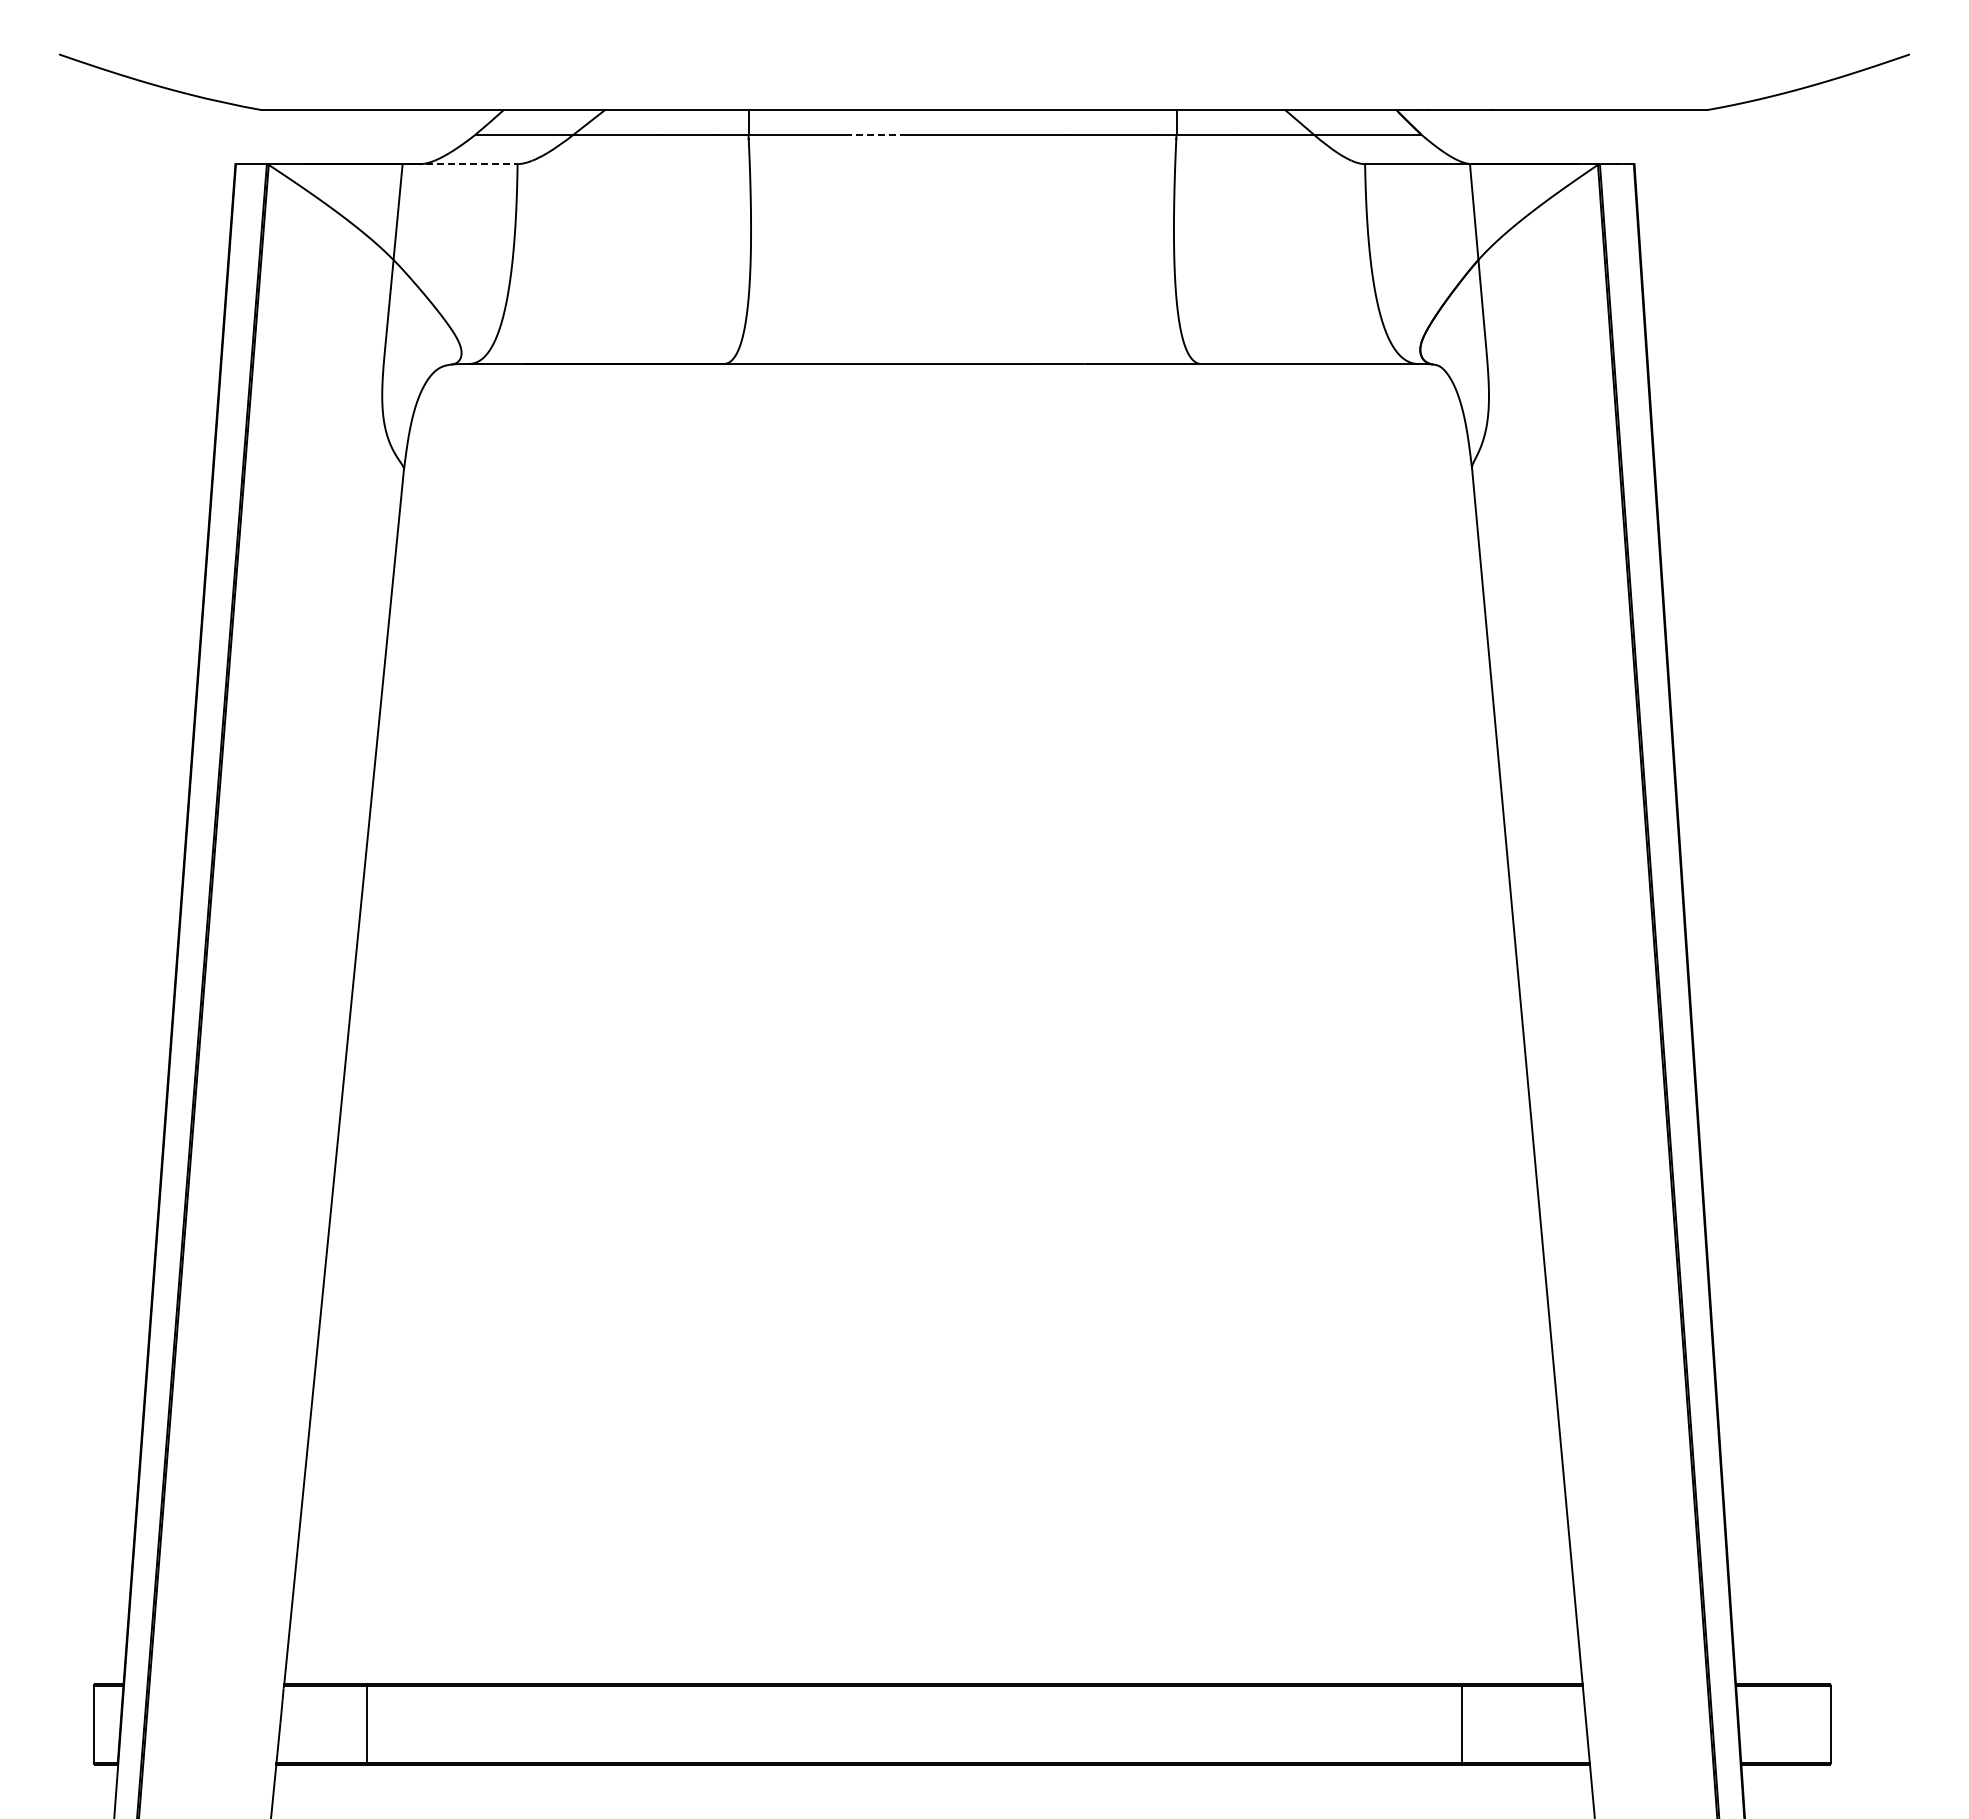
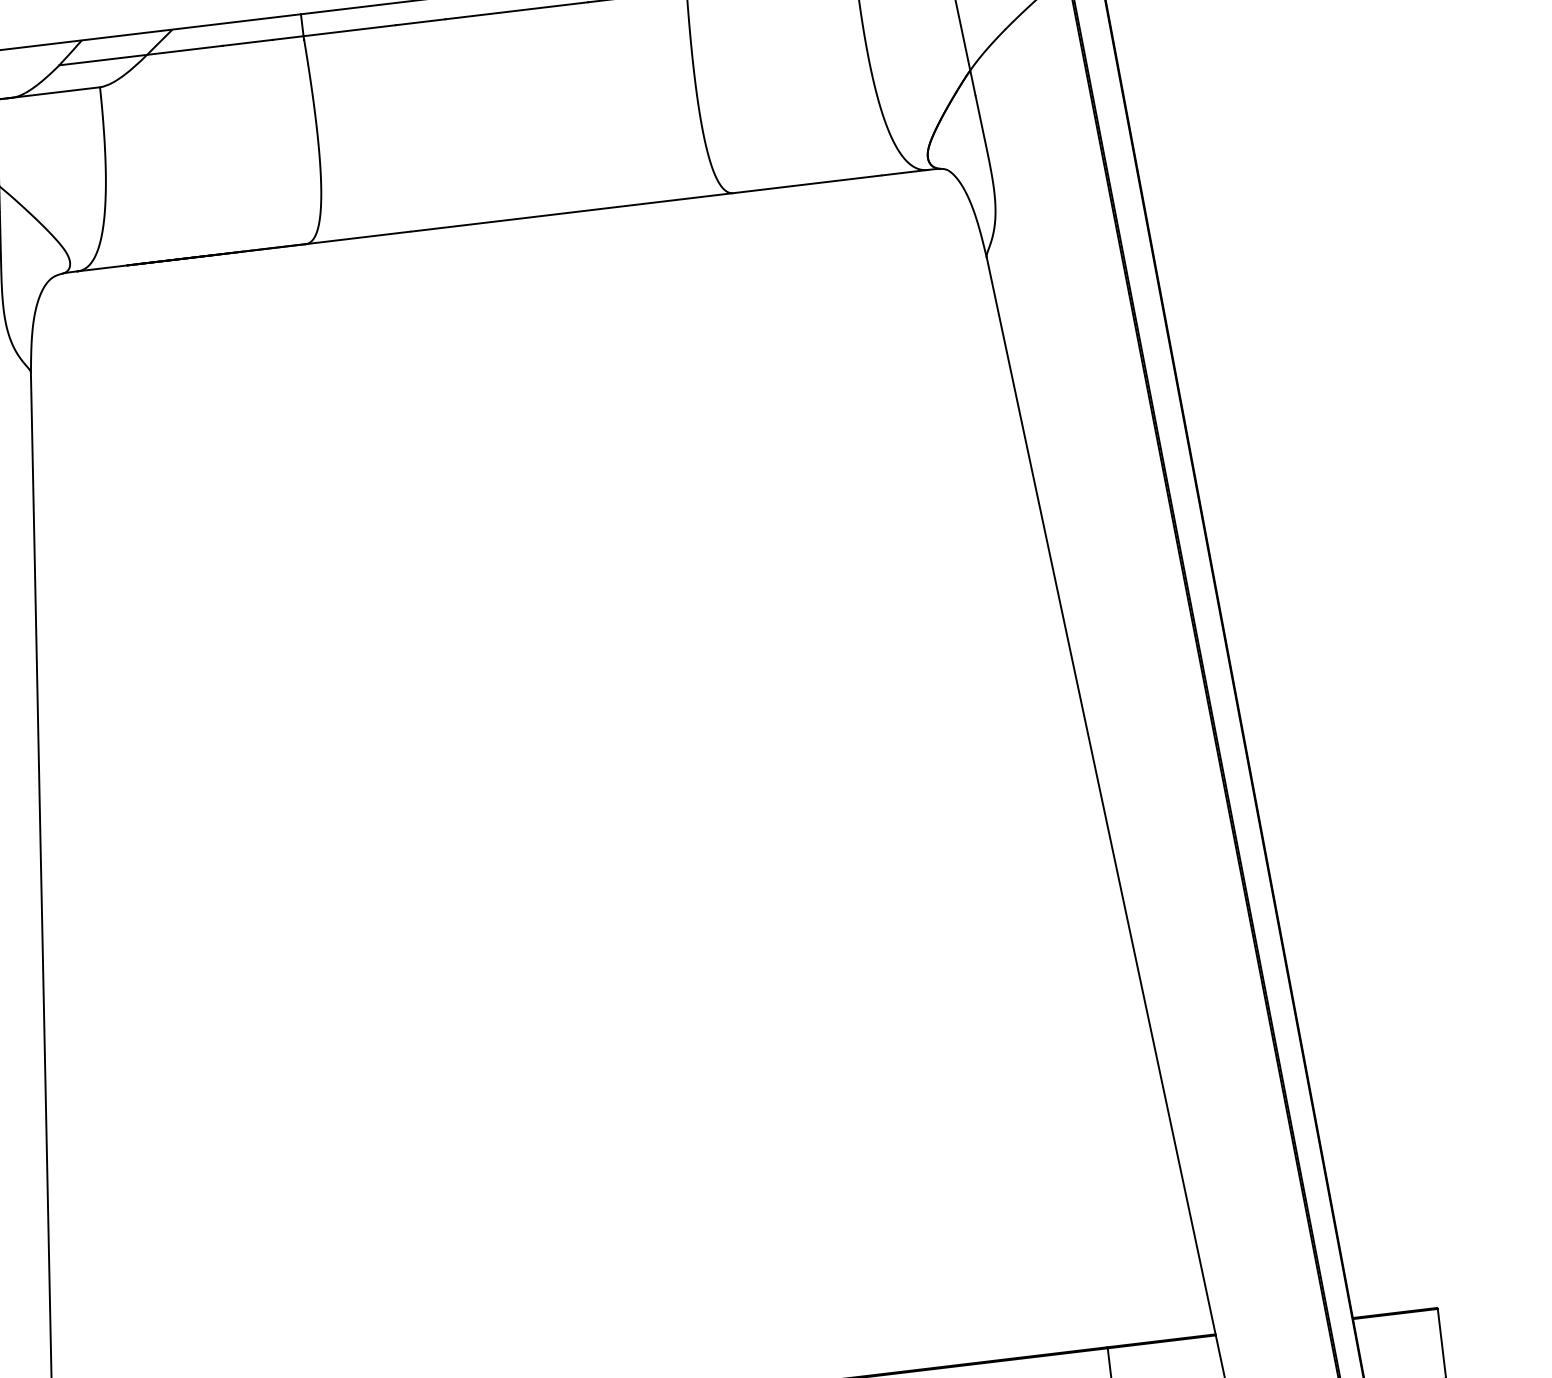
line: (879, 134) -> (420, 22), dashed -> solid
line: (466, 164) -> (54, 93), dashed -> solid

